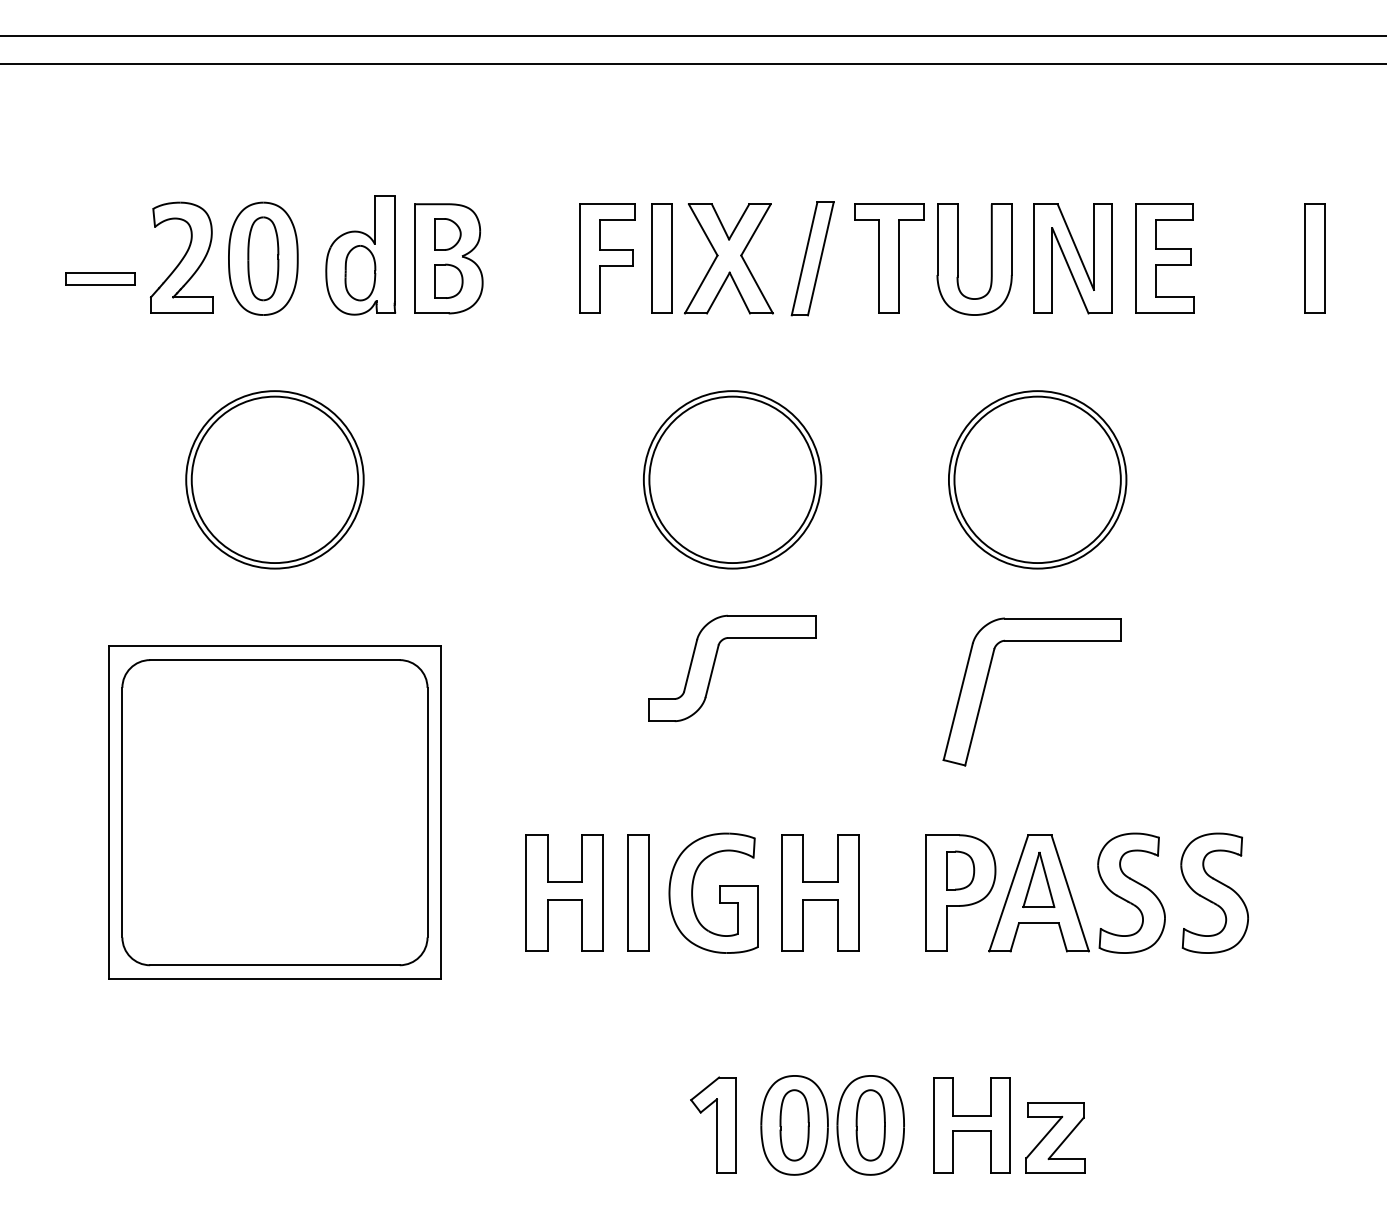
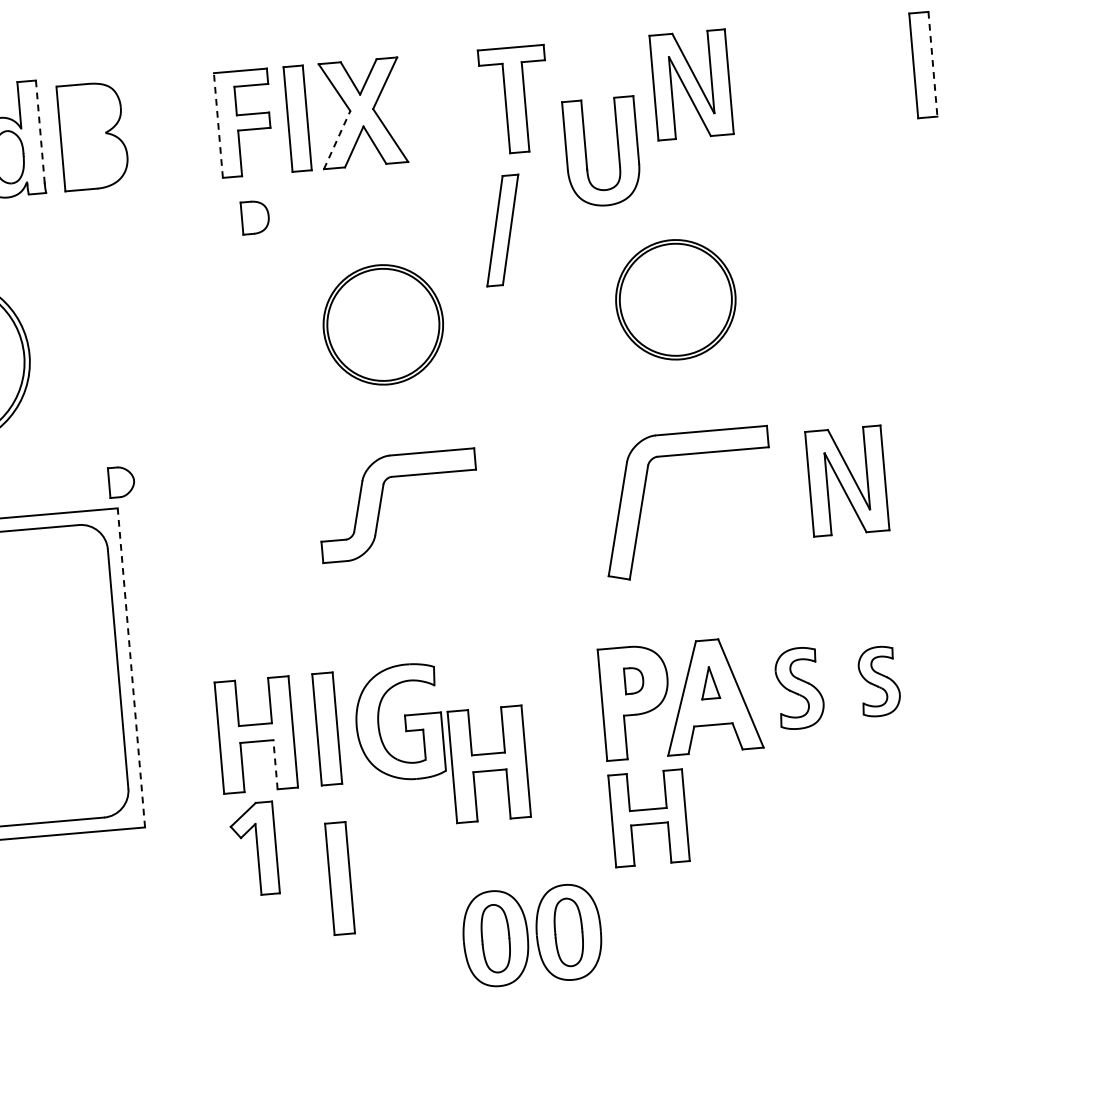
part: (447, 234) -> (121, 482), moved
line: (394, 250) -> (40, 132), solid -> dashed
line: (579, 258) -> (218, 125), solid -> dashed
part: (812, 258) -> (502, 230), moved
part: (1164, 258) -> (779, 77), removed
line: (1324, 258) -> (932, 63), solid -> dashed
part: (958, 259) -> (586, 153), moved
part: (448, 280) -> (255, 216), moved
line: (701, 284) -> (337, 140), solid -> dashed
part: (732, 479) -> (383, 324), size x0.7
part: (1037, 479) -> (675, 299), size x0.7
part: (1198, 682) -> (846, 480), added
line: (441, 812) -> (131, 667), solid -> dashed
part: (960, 870) -> (633, 680), size x0.7
part: (1038, 879) -> (709, 682), size x0.6
part: (820, 892) -> (489, 763), moved
part: (1131, 892) -> (799, 687), size x0.7
part: (1214, 892) -> (879, 680), size x0.6
line: (581, 925) -> (275, 764), solid -> dashed
part: (638, 1048) -> (339, 877), added
part: (713, 1124) -> (254, 848), moved
part: (971, 1125) -> (648, 818), moved
part: (1055, 1137) -> (746, 928), removed

